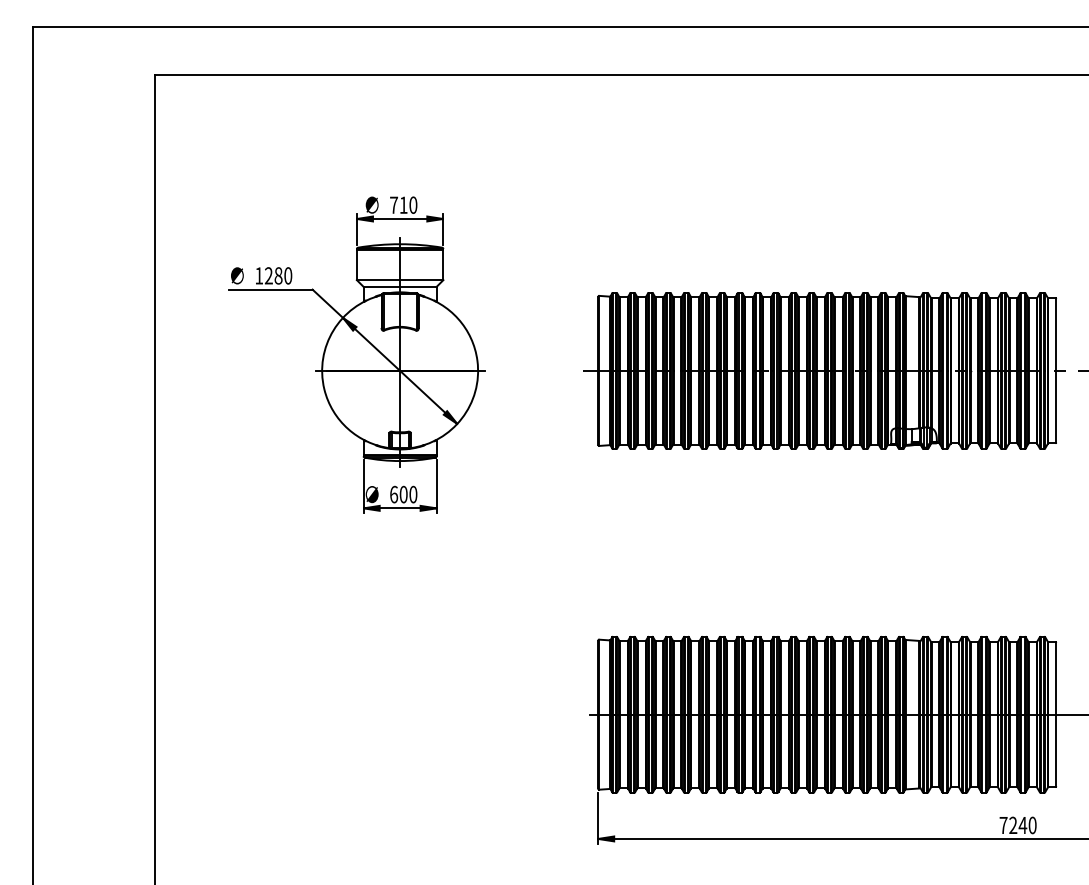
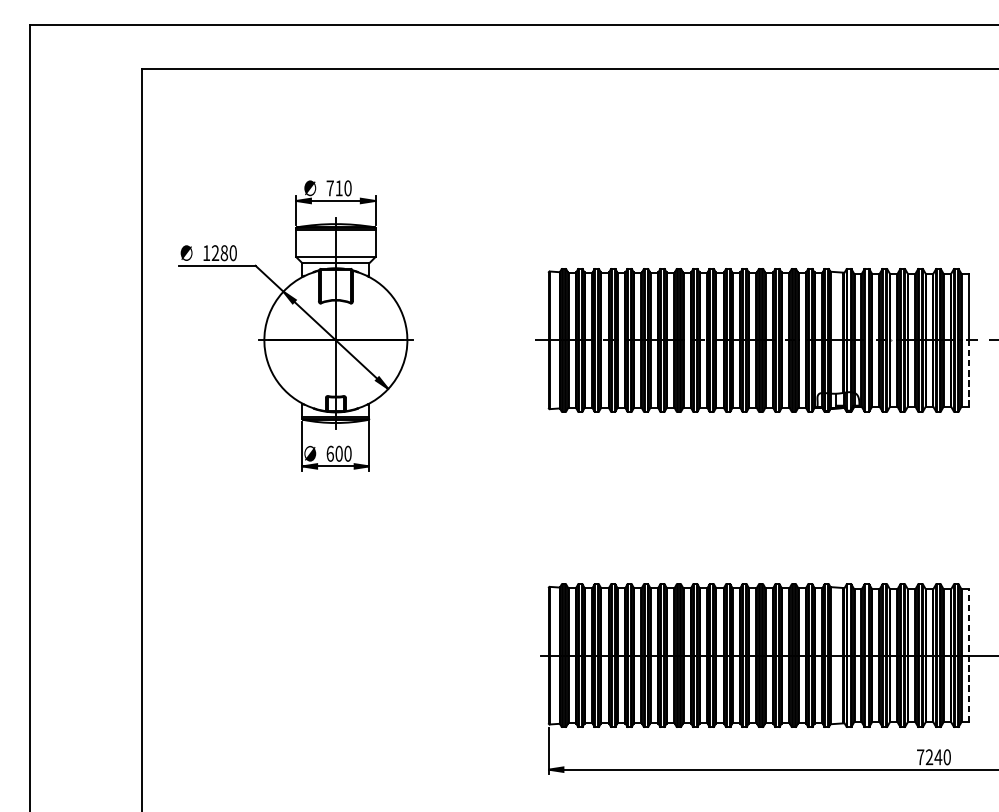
part: (356, 354) -> (295, 325), moved
line: (1056, 406) -> (969, 372), solid -> dashed
line: (1056, 714) -> (969, 655), solid -> dashed

